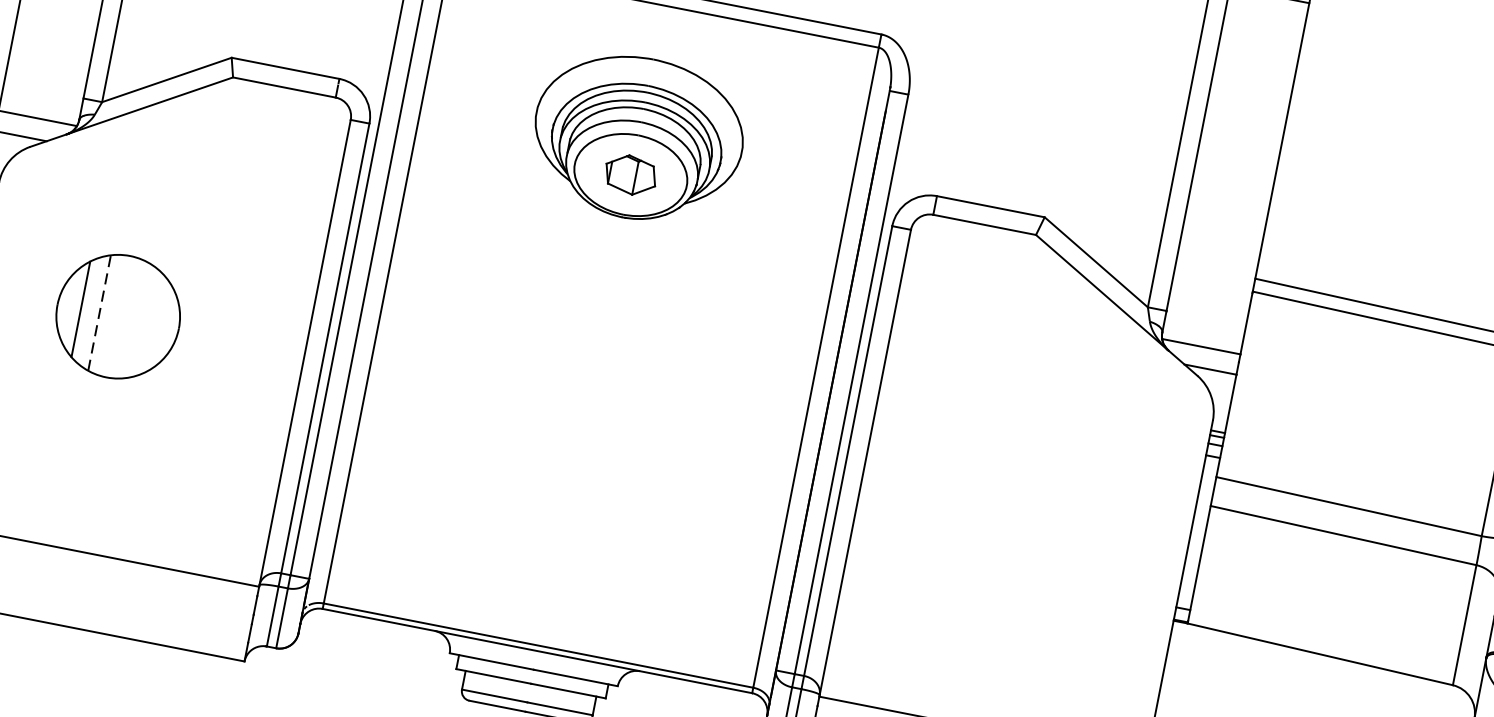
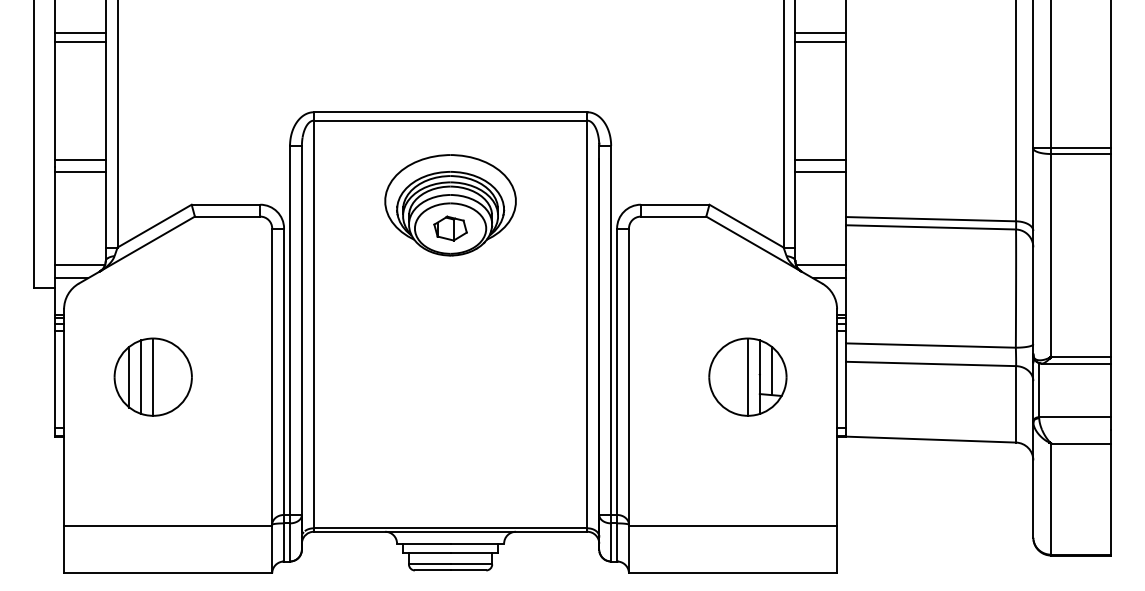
line: (1232, 182) -> (820, 160), added
line: (1229, 199) -> (820, 171), added
line: (99, 313) -> (141, 377), dashed -> solid
line: (118, 315) -> (153, 376), added
part: (1051, 498) -> (747, 376), added

